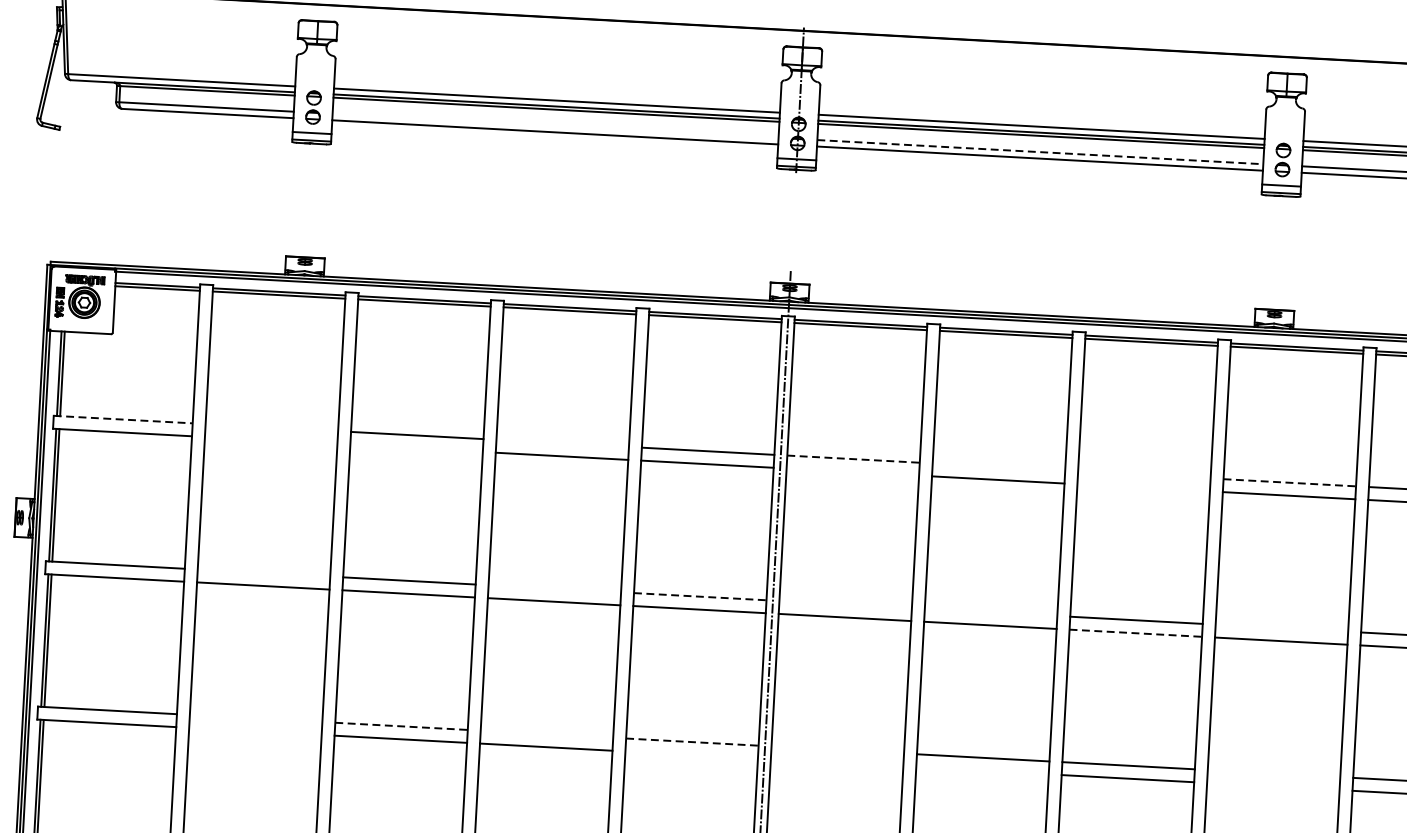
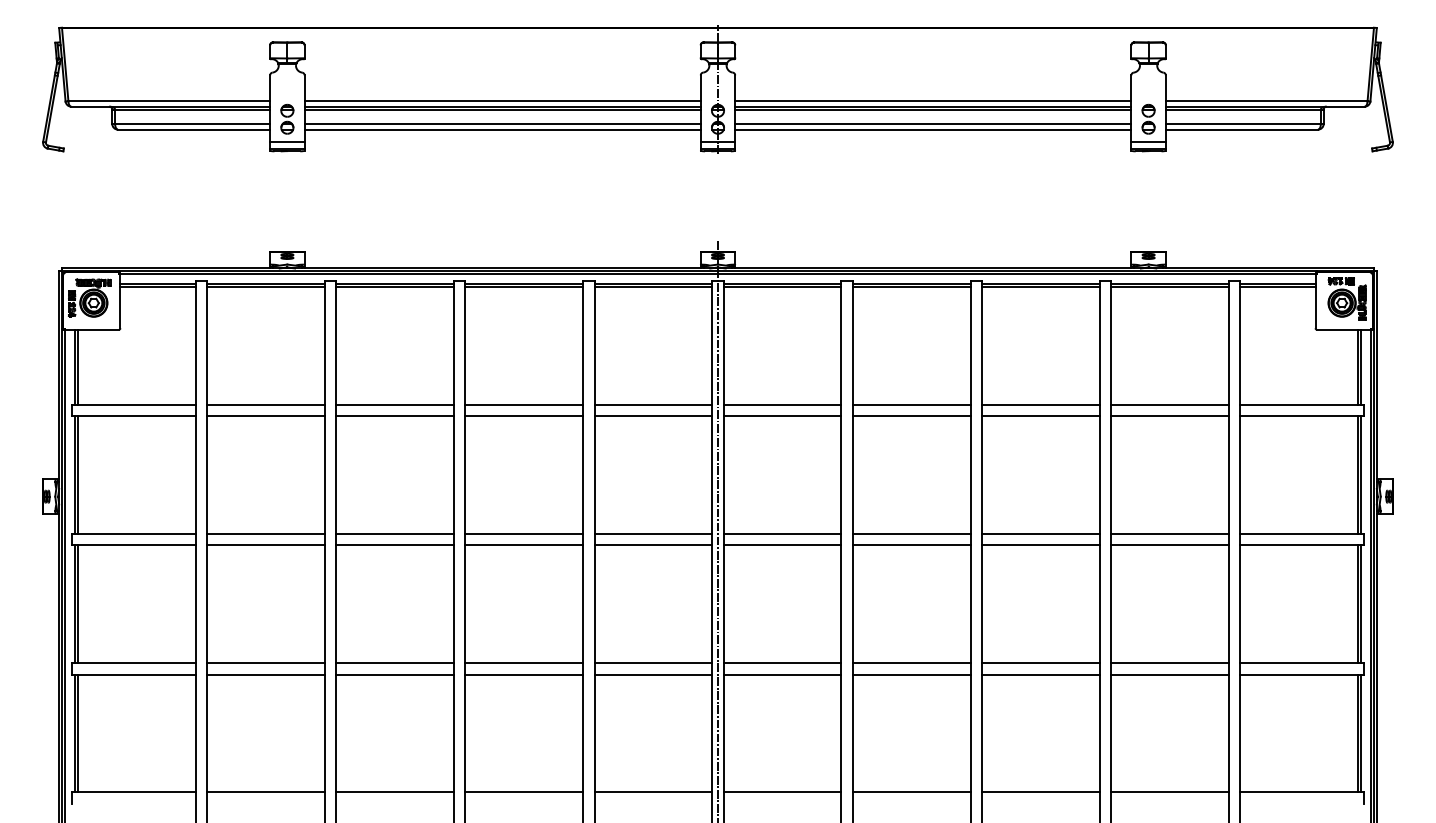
line: (555, 125) -> (502, 123), added
line: (1040, 151) -> (933, 123), dashed -> solid
line: (122, 419) -> (133, 404), dashed -> solid
line: (271, 427) -> (265, 404), added
line: (270, 440) -> (265, 416), added
line: (563, 443) -> (524, 404), added
line: (415, 448) -> (394, 416), added
line: (853, 458) -> (782, 404), dashed -> solid
line: (998, 466) -> (911, 404), added
line: (852, 472) -> (782, 416), added
line: (1143, 474) -> (1040, 404), added
line: (1290, 482) -> (1170, 404), dashed -> solid
line: (1143, 488) -> (1040, 416), added
line: (263, 572) -> (265, 533), added
line: (555, 588) -> (524, 533), added
line: (700, 596) -> (653, 533), dashed -> solid
line: (845, 604) -> (782, 533), added
line: (990, 611) -> (911, 533), added
line: (1281, 627) -> (1169, 533), added
line: (1135, 633) -> (1040, 545), dashed -> solid
line: (255, 718) -> (265, 663), added
line: (402, 726) -> (395, 663), dashed -> solid
line: (255, 731) -> (265, 674), added
line: (547, 734) -> (524, 663), added
line: (692, 742) -> (653, 663), dashed -> solid
line: (837, 750) -> (782, 663), added
line: (691, 754) -> (653, 674), added
line: (837, 762) -> (782, 674), added
line: (982, 770) -> (911, 674), added
line: (1273, 773) -> (1169, 663), added
line: (1272, 786) -> (1169, 674), added

